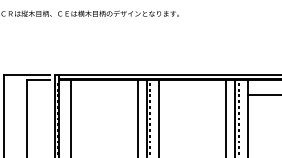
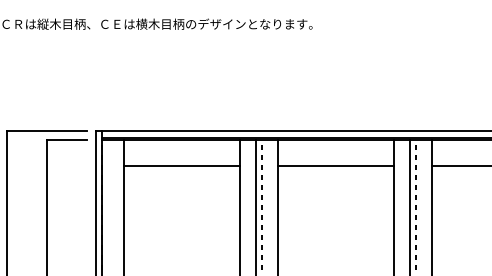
line: (103, 95) -> (180, 166), added
line: (192, 95) -> (335, 166), added

